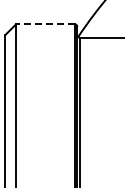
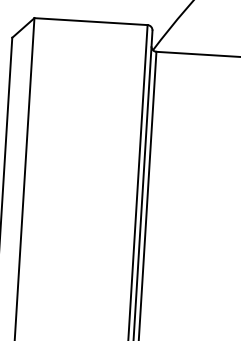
line: (44, 24) -> (89, 22), dashed -> solid

